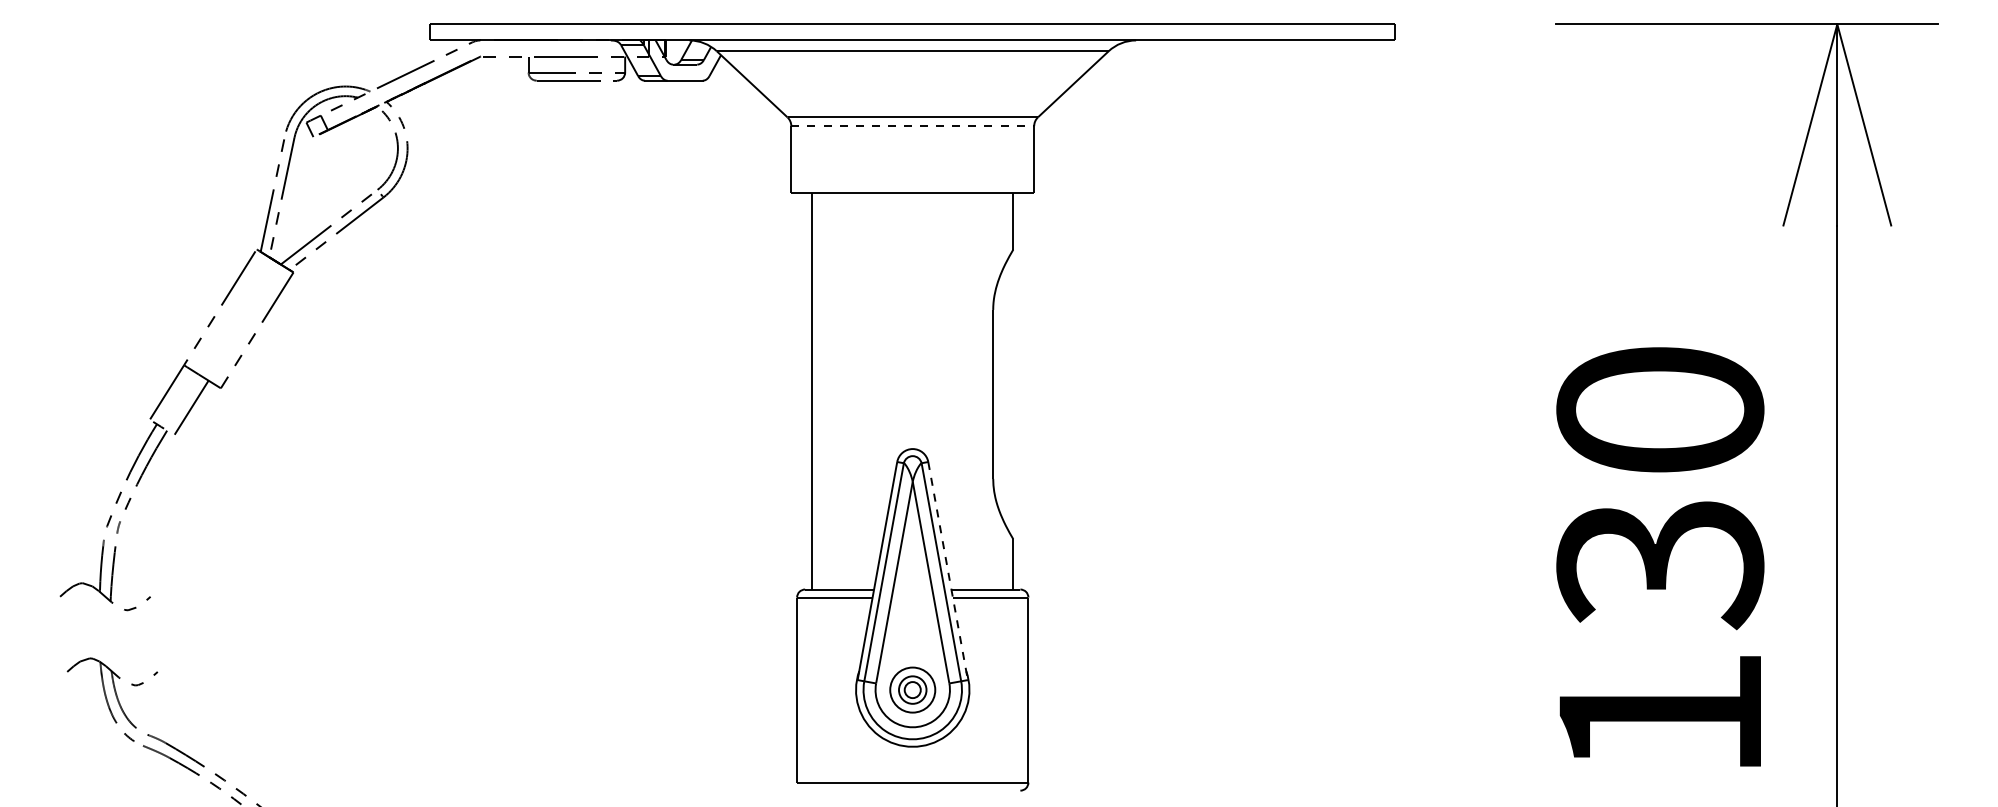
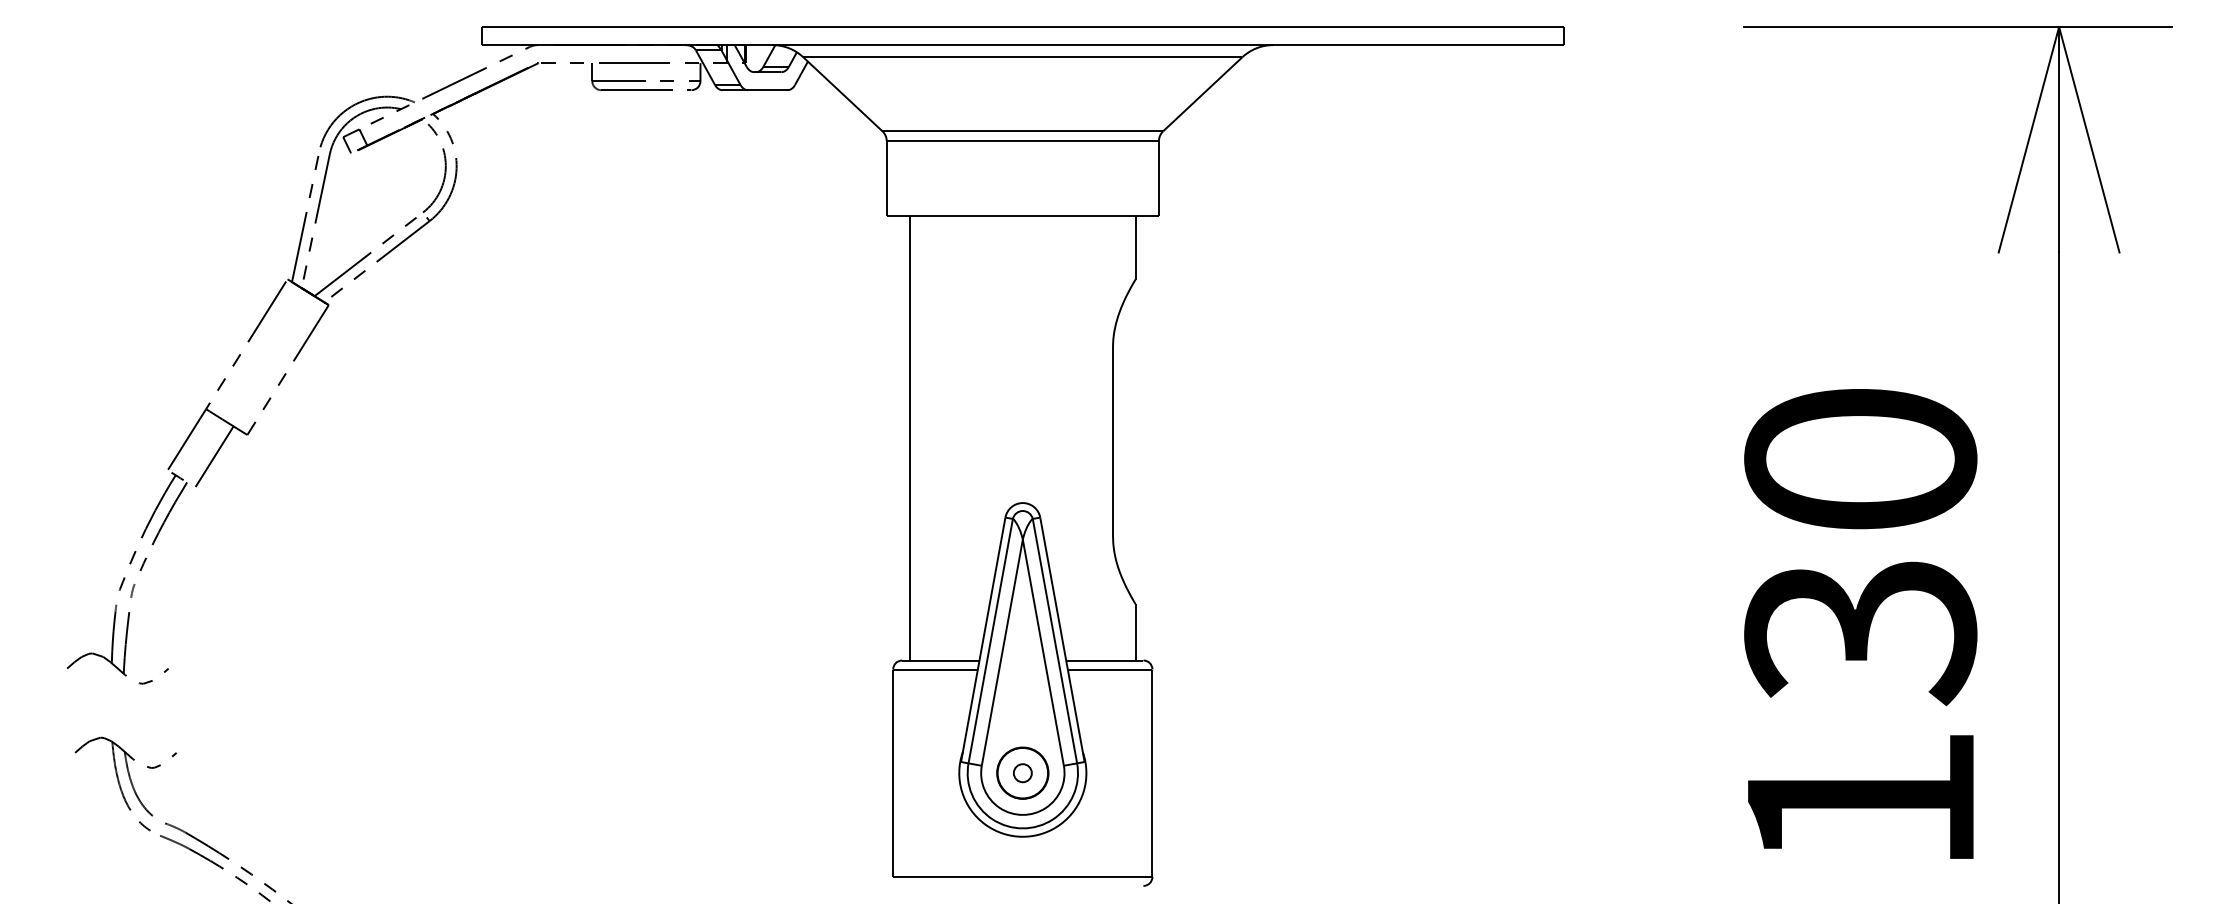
line: (913, 126) -> (1023, 141), dashed -> solid
line: (948, 571) -> (1062, 640), dashed -> solid
circle: (912, 689) -> (1022, 772), size x1.67

